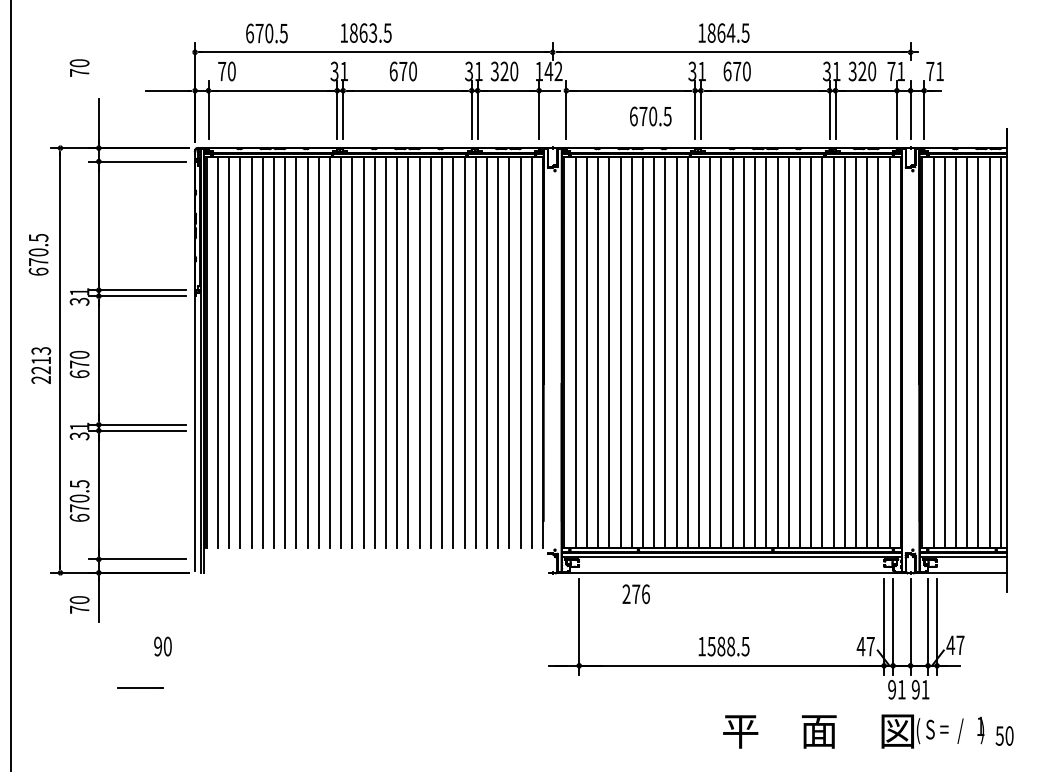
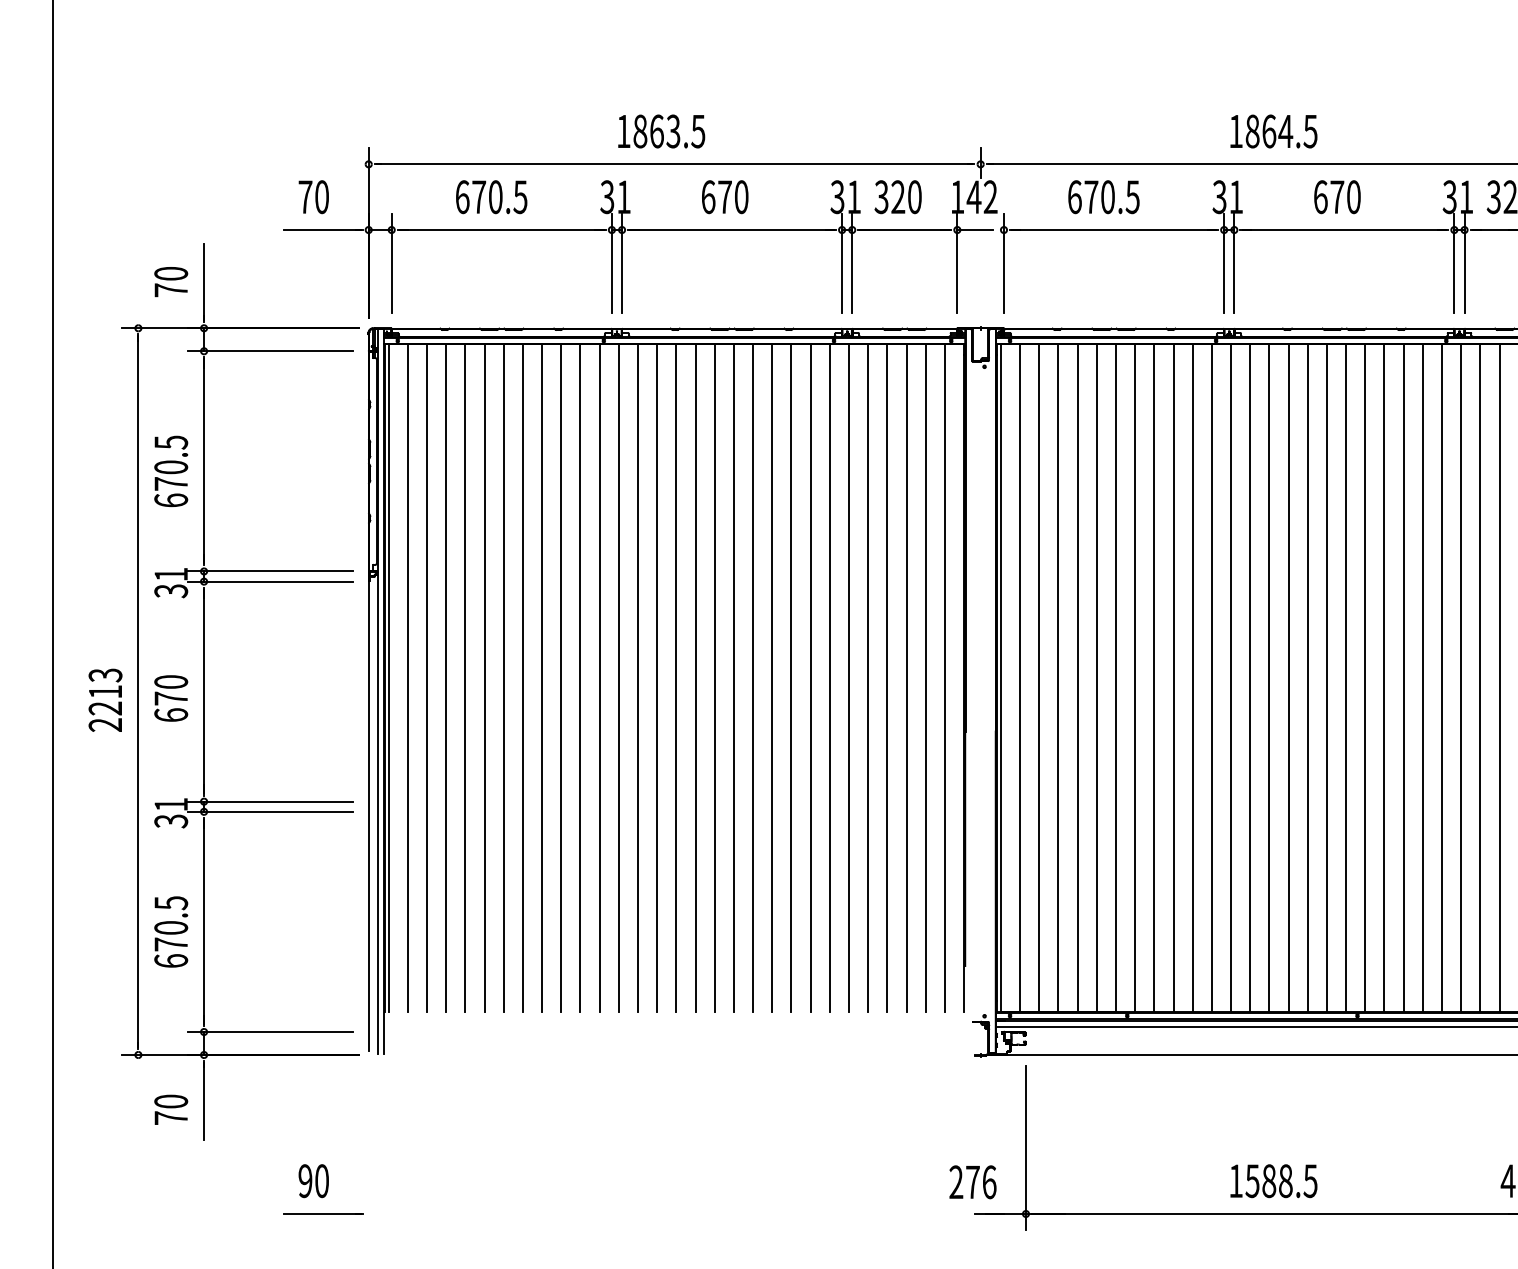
text: (266, 33) -> (490, 197), moved
text: (79, 67) -> (170, 281), moved
text: (226, 71) -> (312, 197), moved
text: (736, 71) -> (1336, 197), moved
text: (650, 116) -> (1103, 197), moved
text: (38, 254) -> (170, 470), moved
text: (635, 594) -> (971, 1182), moved
line: (140, 687) -> (323, 1213), moved

